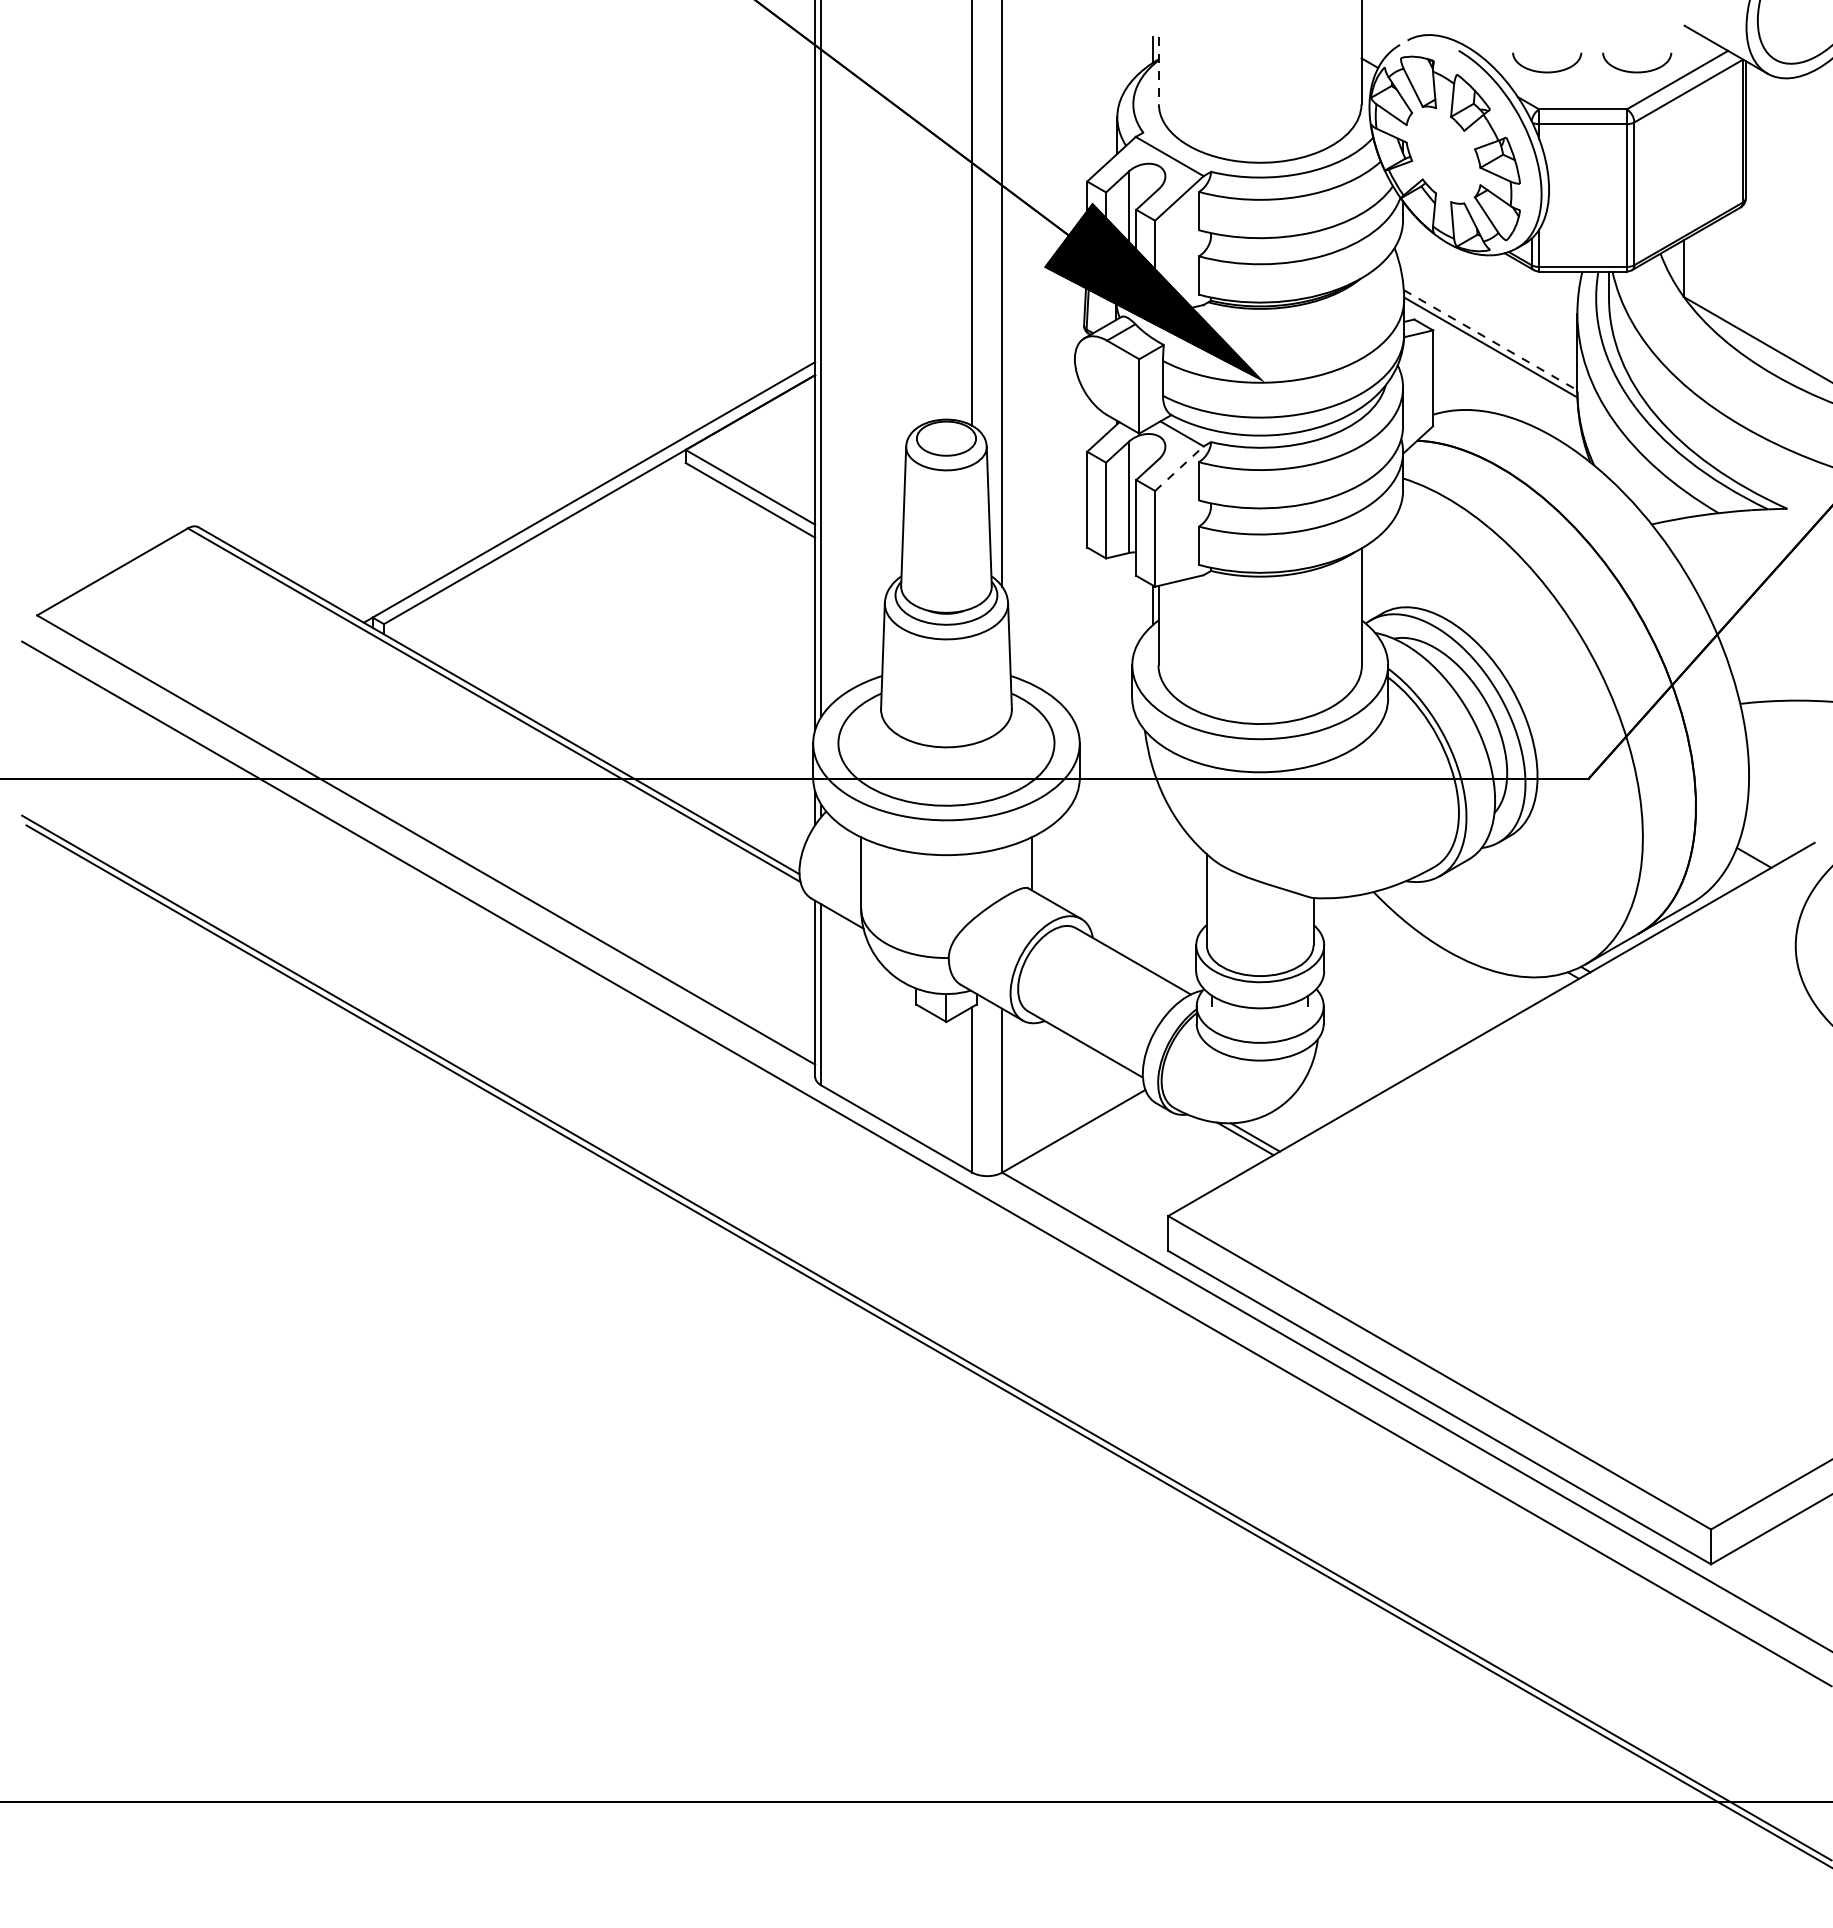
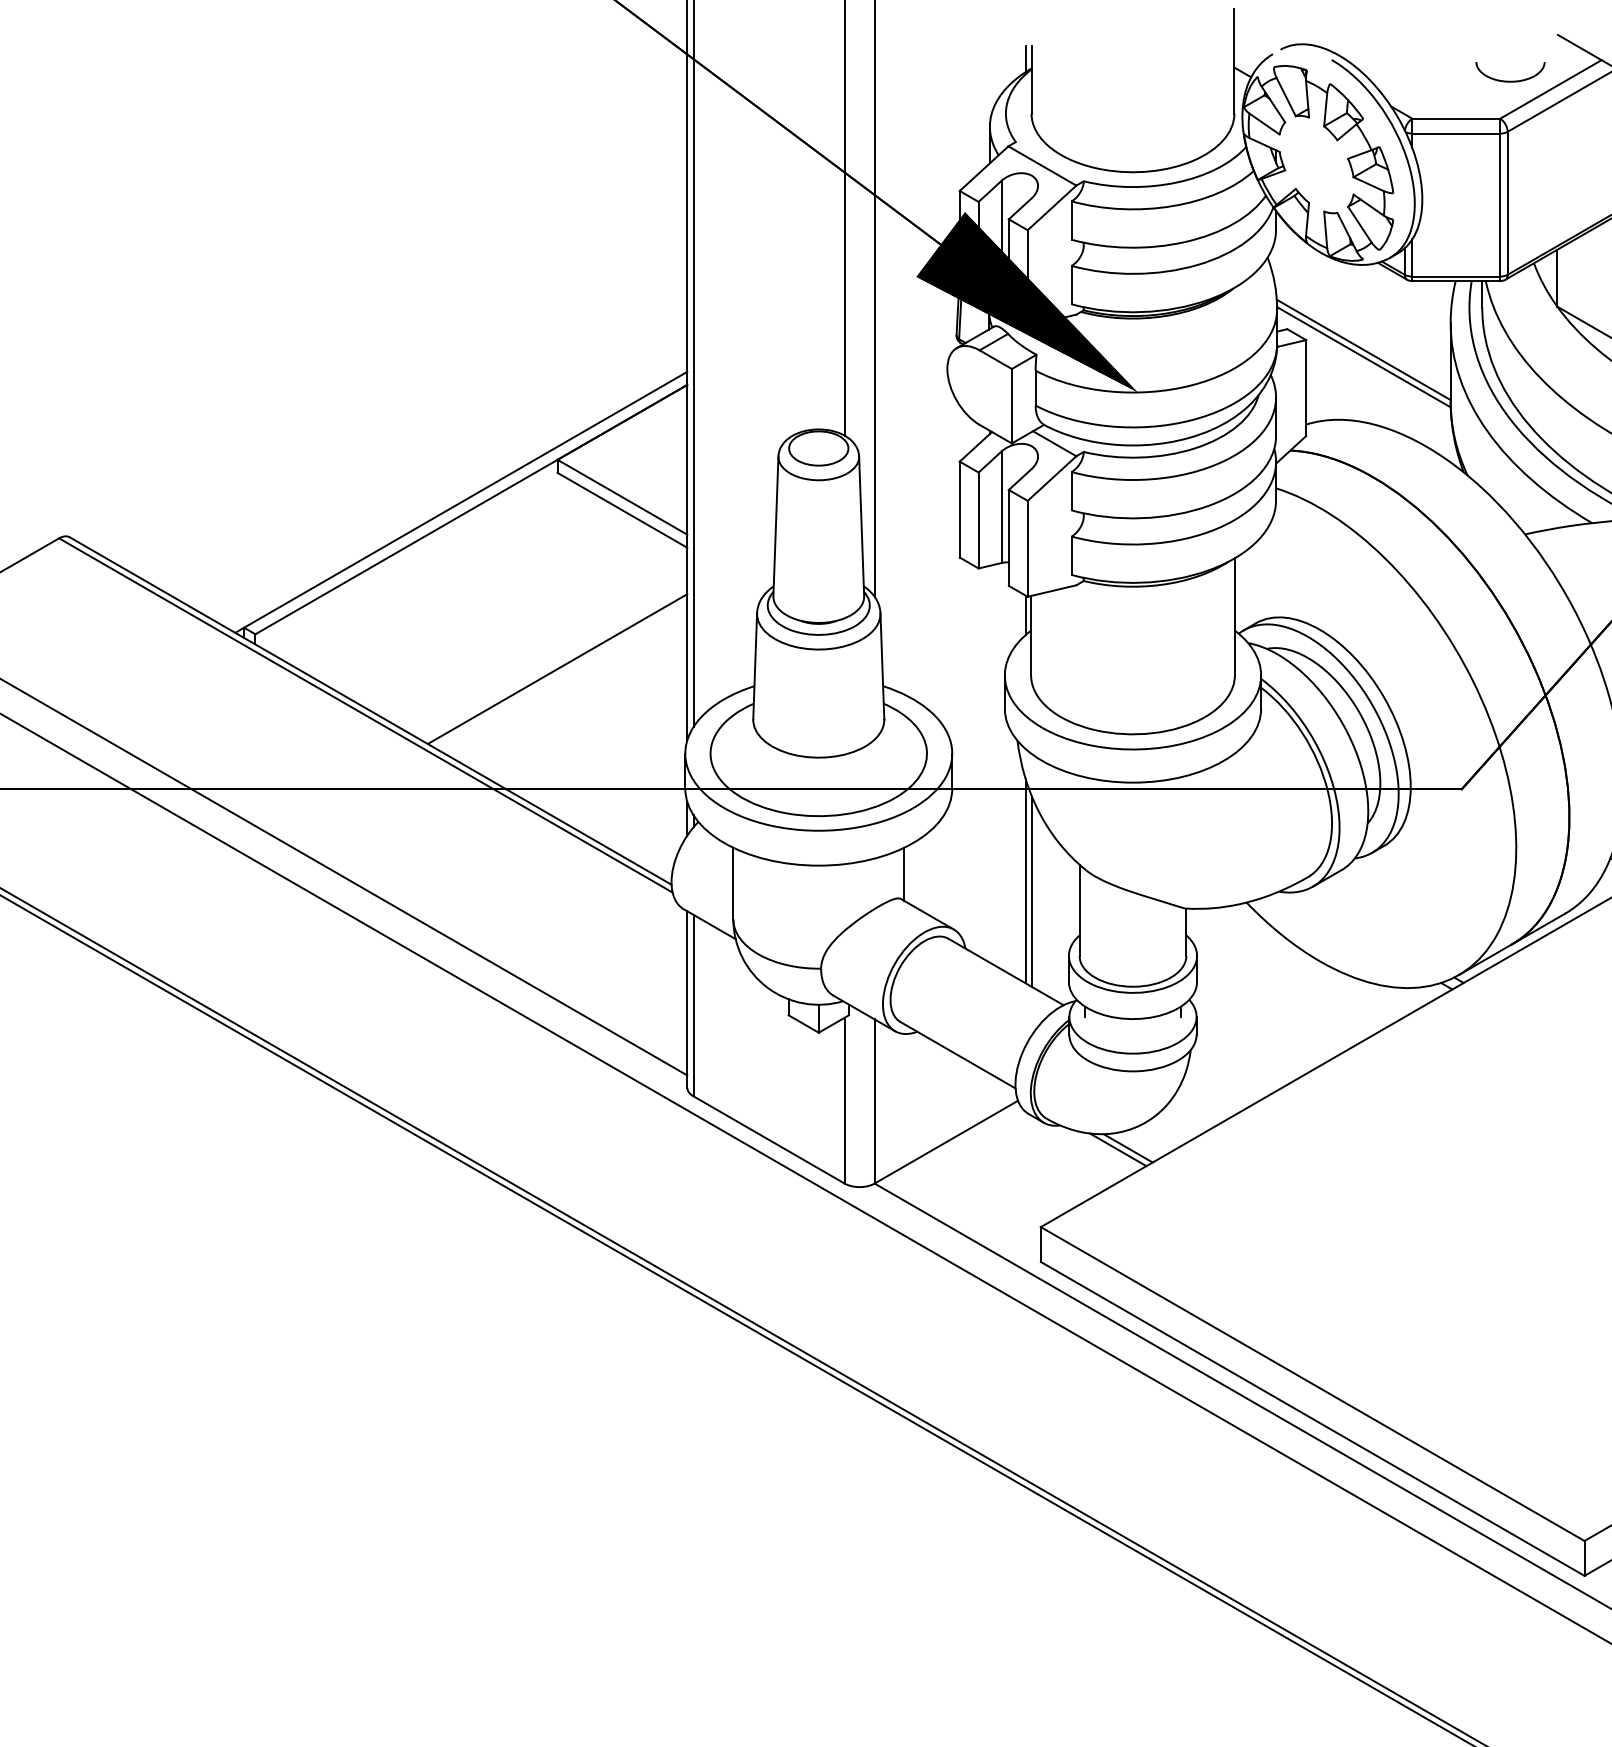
line: (1158, 70) -> (1031, 79), dashed -> solid
part: (1547, 71) -> (1420, 80), removed
line: (1491, 340) -> (1364, 350), dashed -> solid
line: (1179, 468) -> (1052, 478), dashed -> solid
line: (685, 658) -> (557, 668), added
line: (1153, 870) -> (1026, 881), added
line: (1159, 881) -> (1032, 892), added

